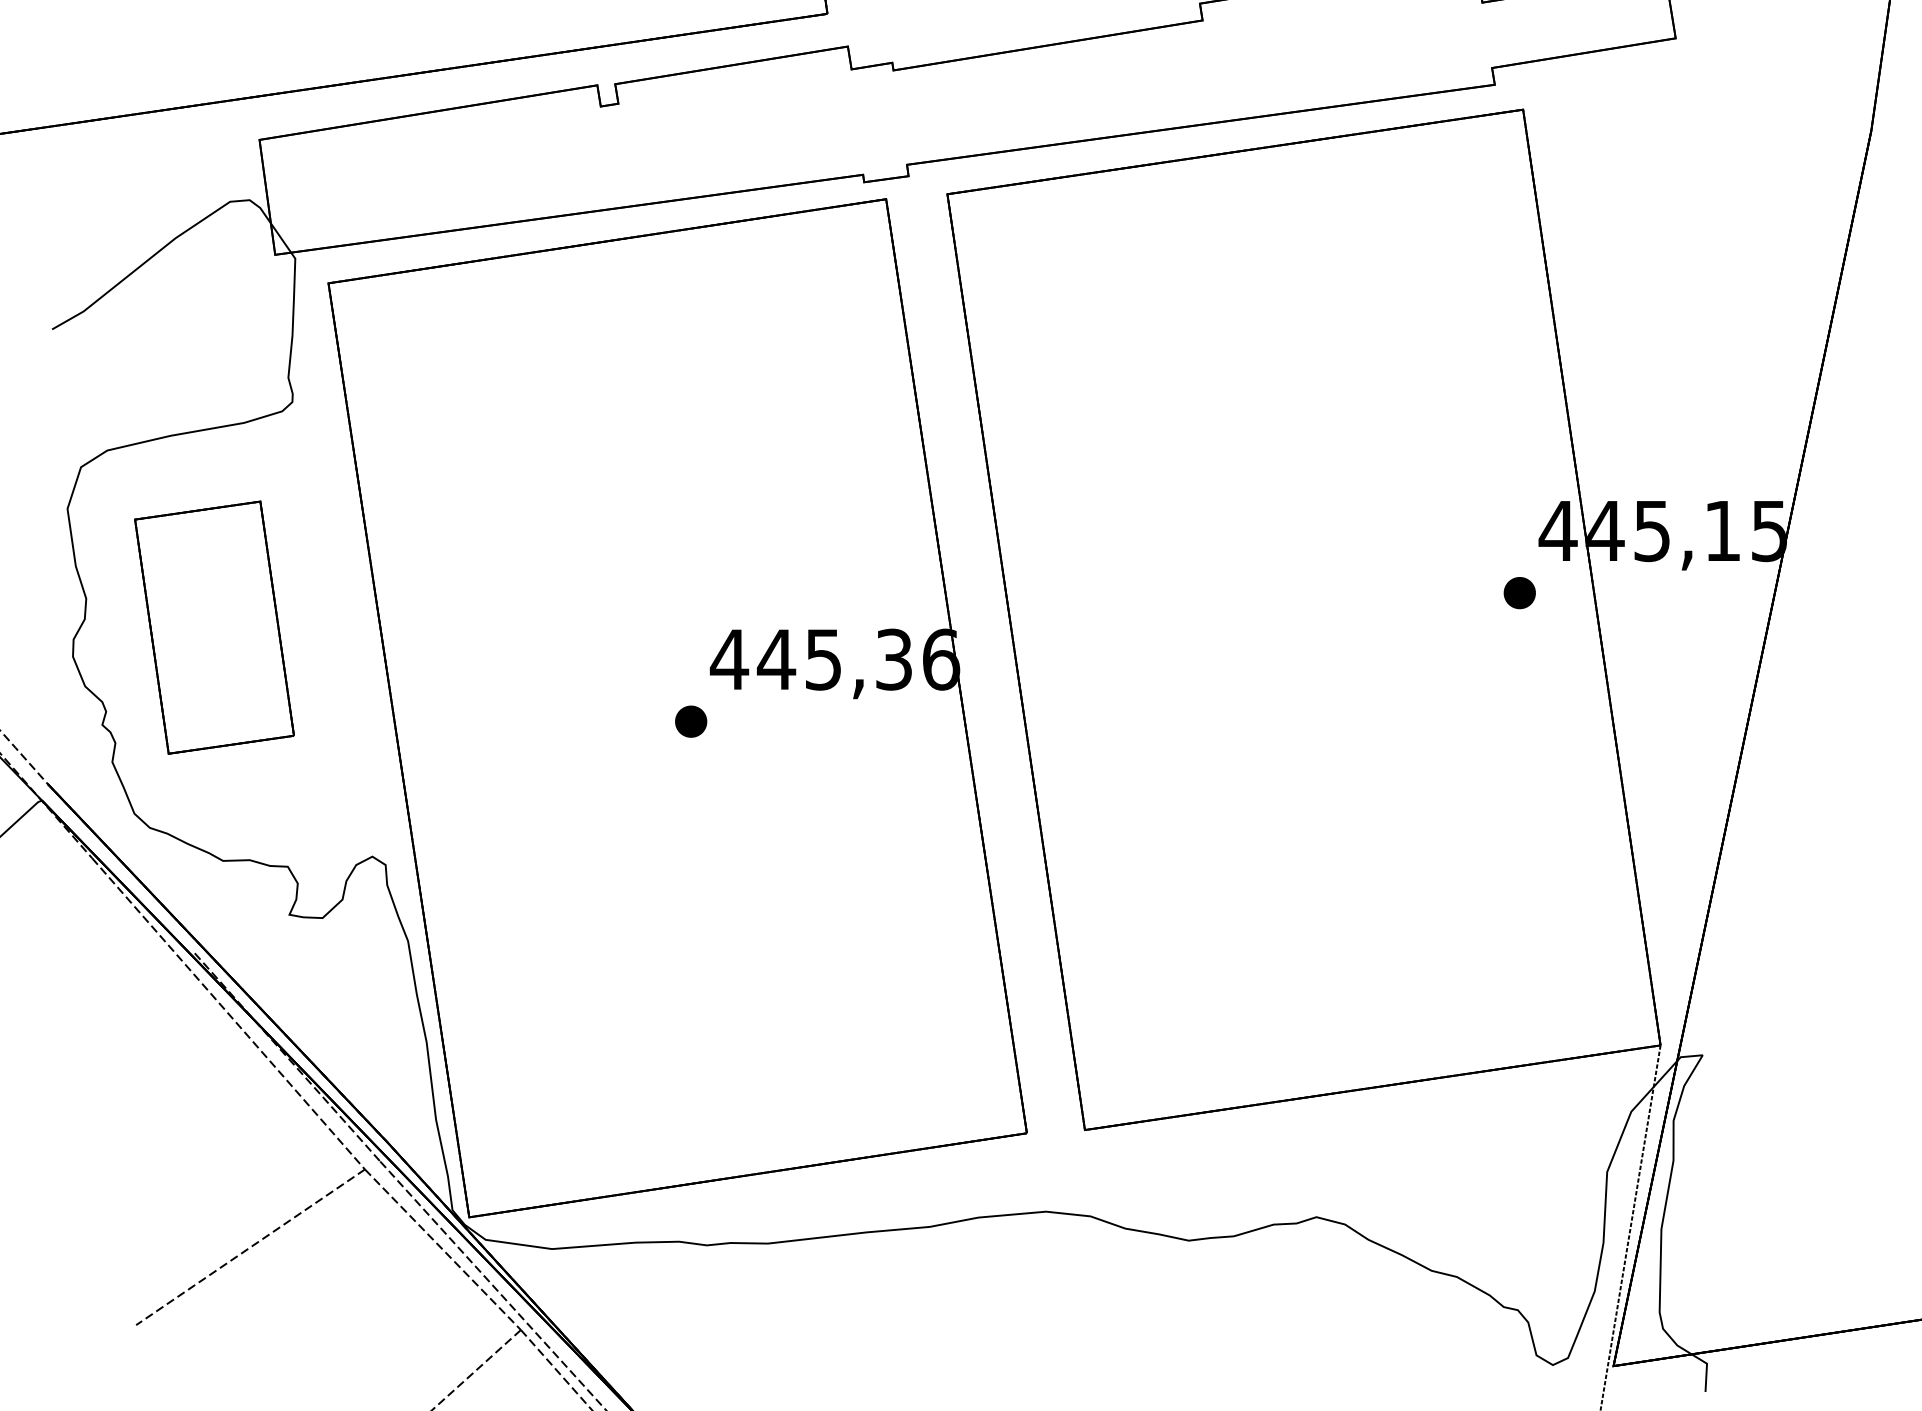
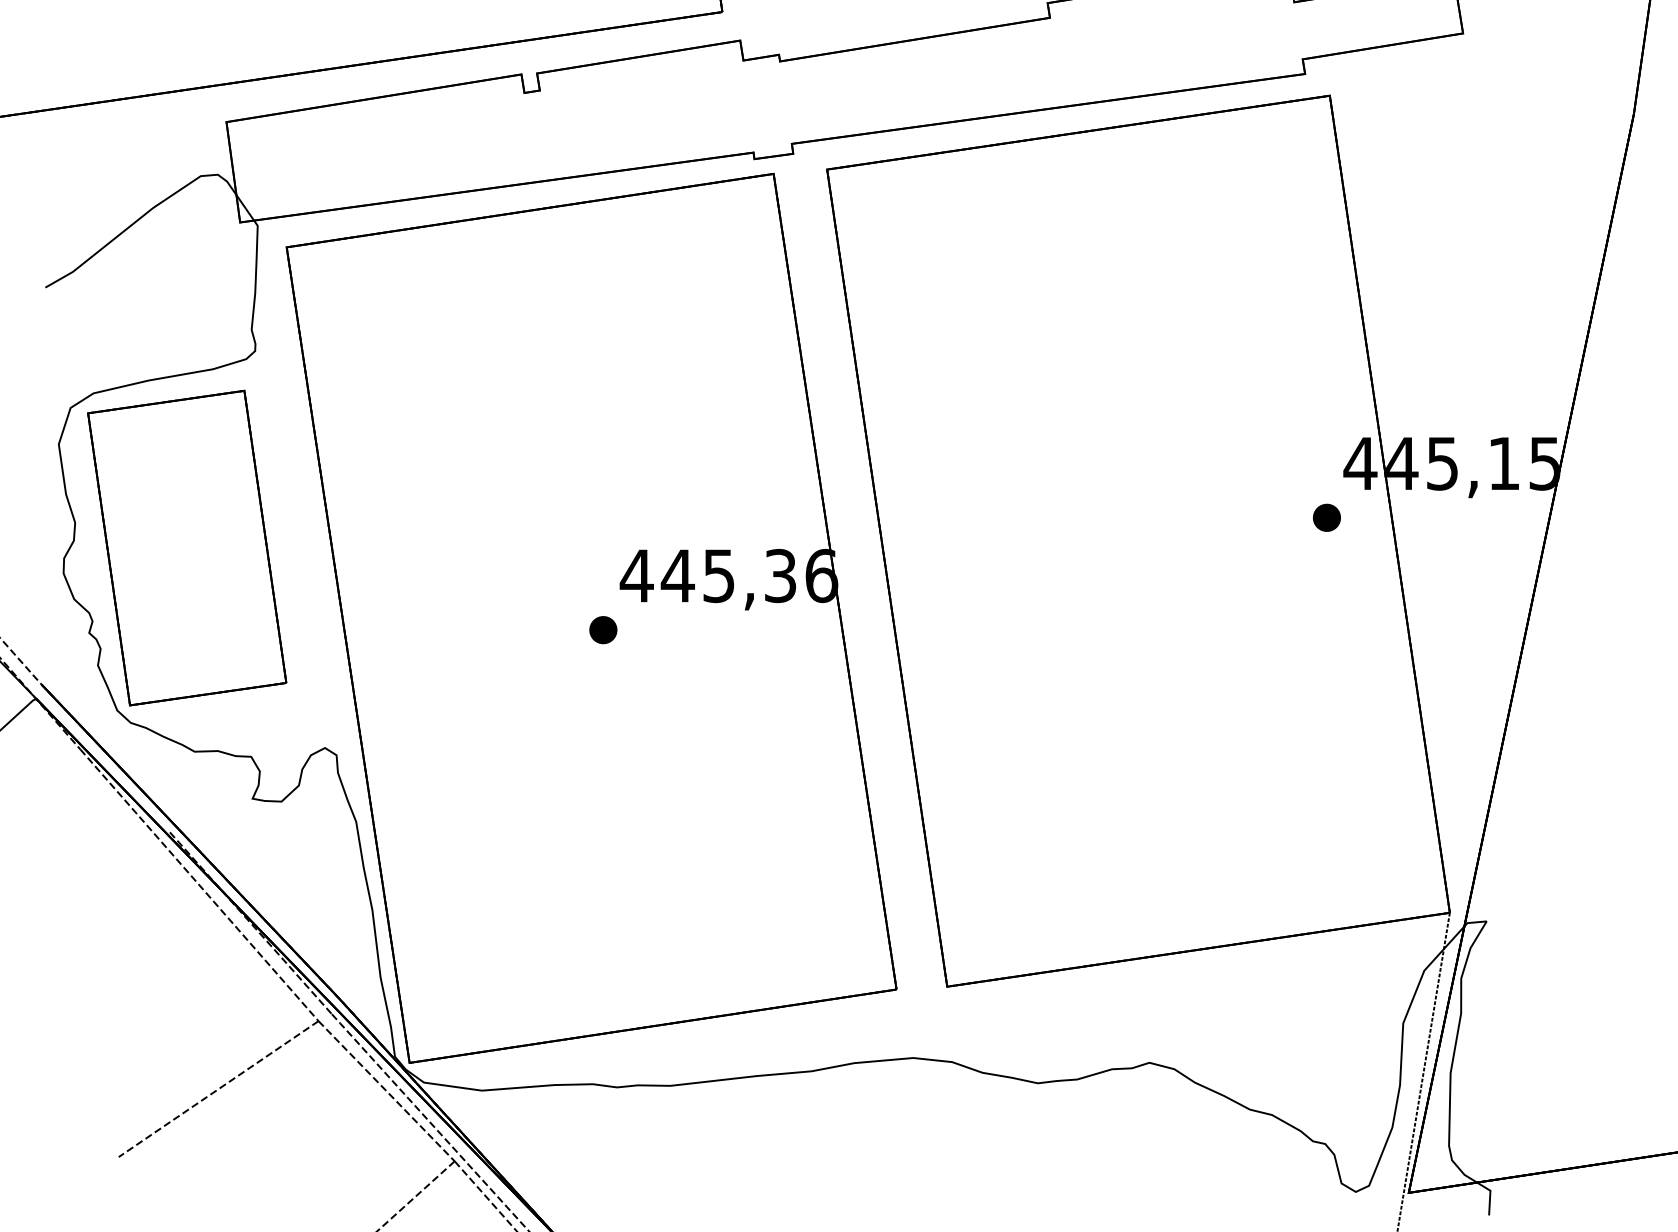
part: (214, 627) -> (187, 547), size x1.43

